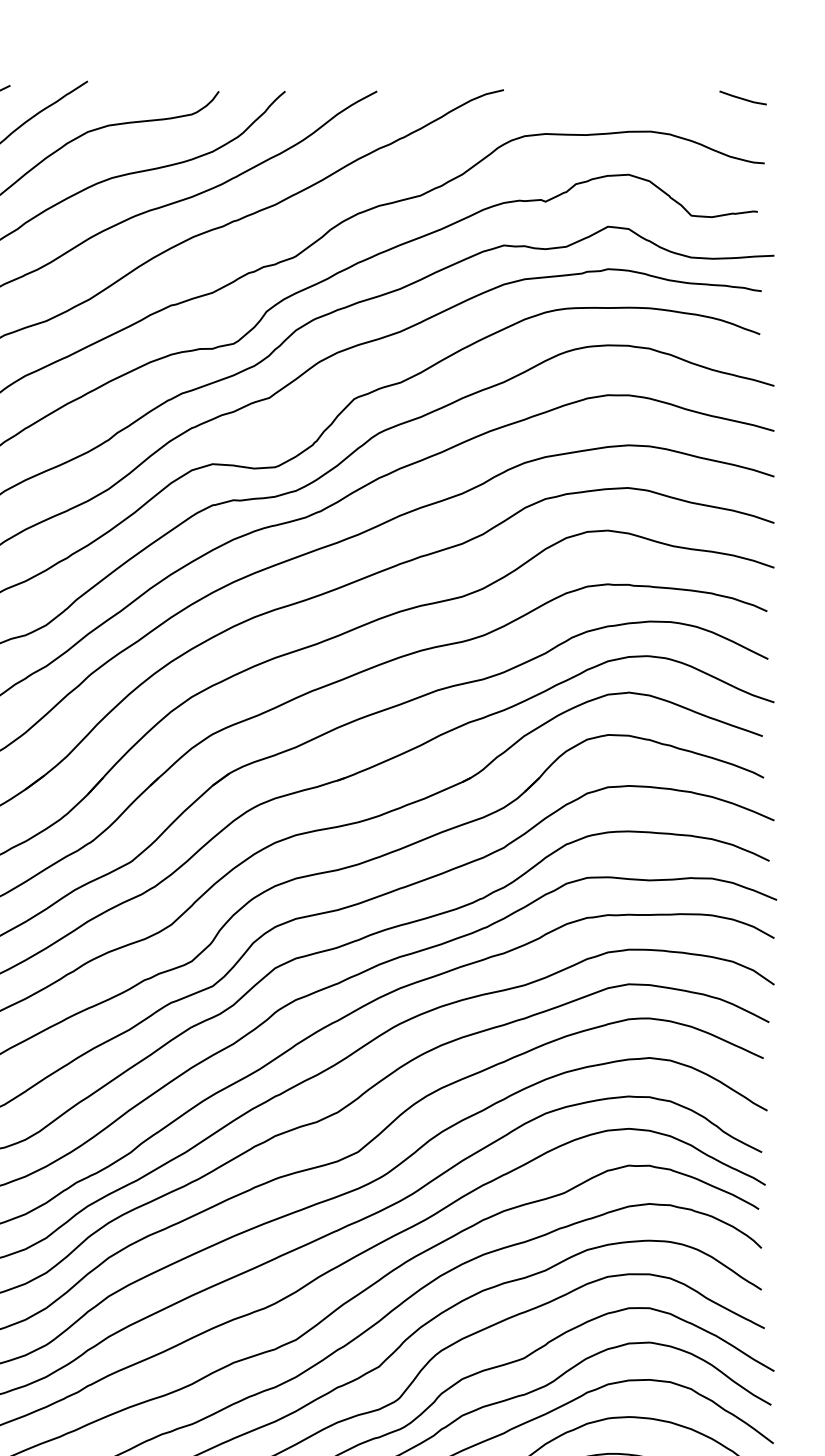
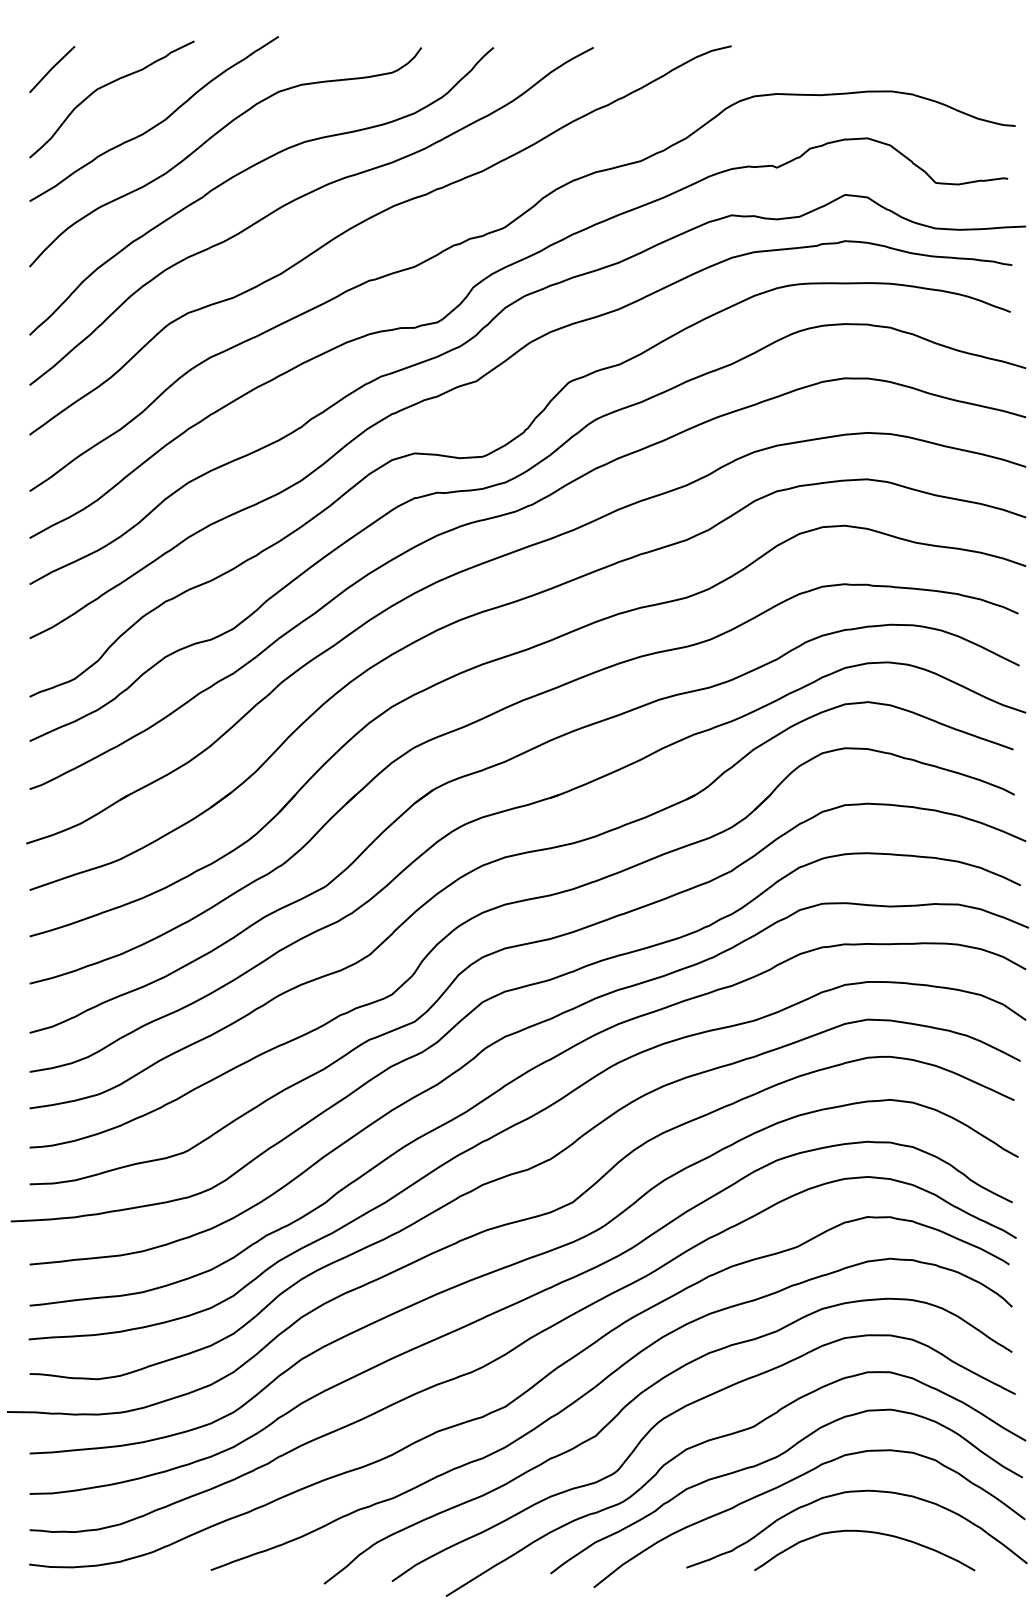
line: (742, 97) -> (991, 54), removed

